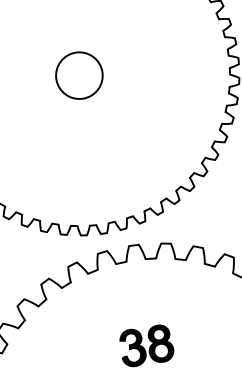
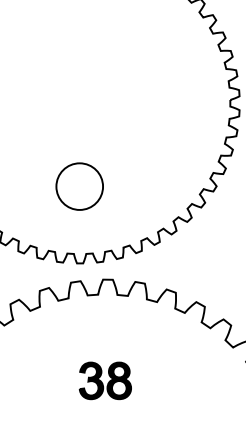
part: (79, 75) -> (79, 186), moved

